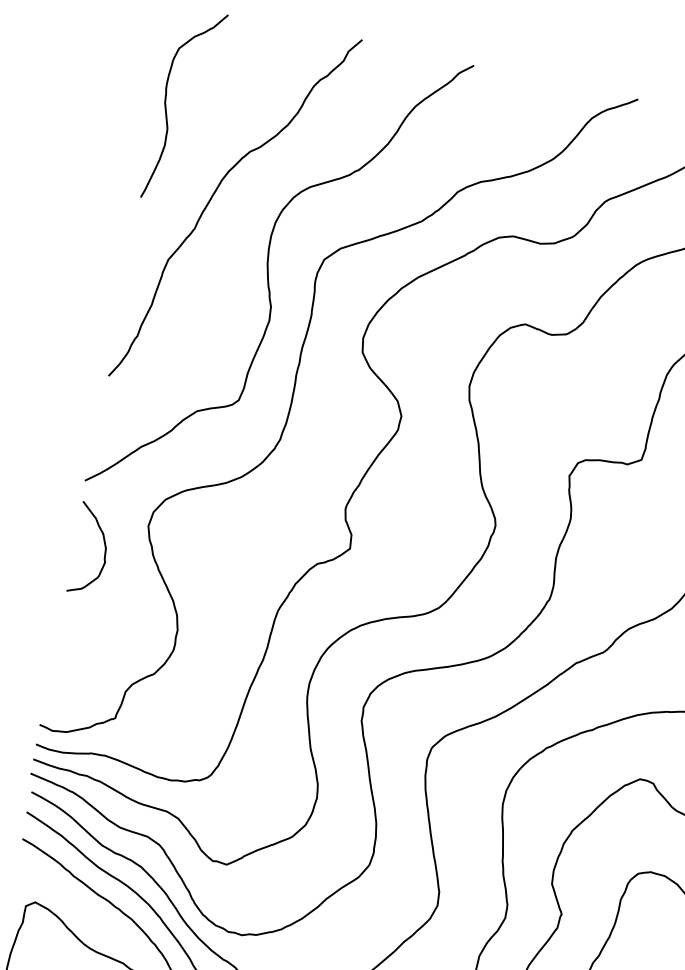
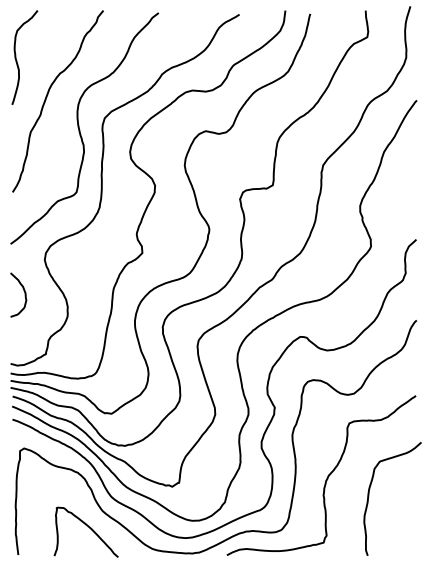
curve: (102, 543) -> (23, 291), moved

